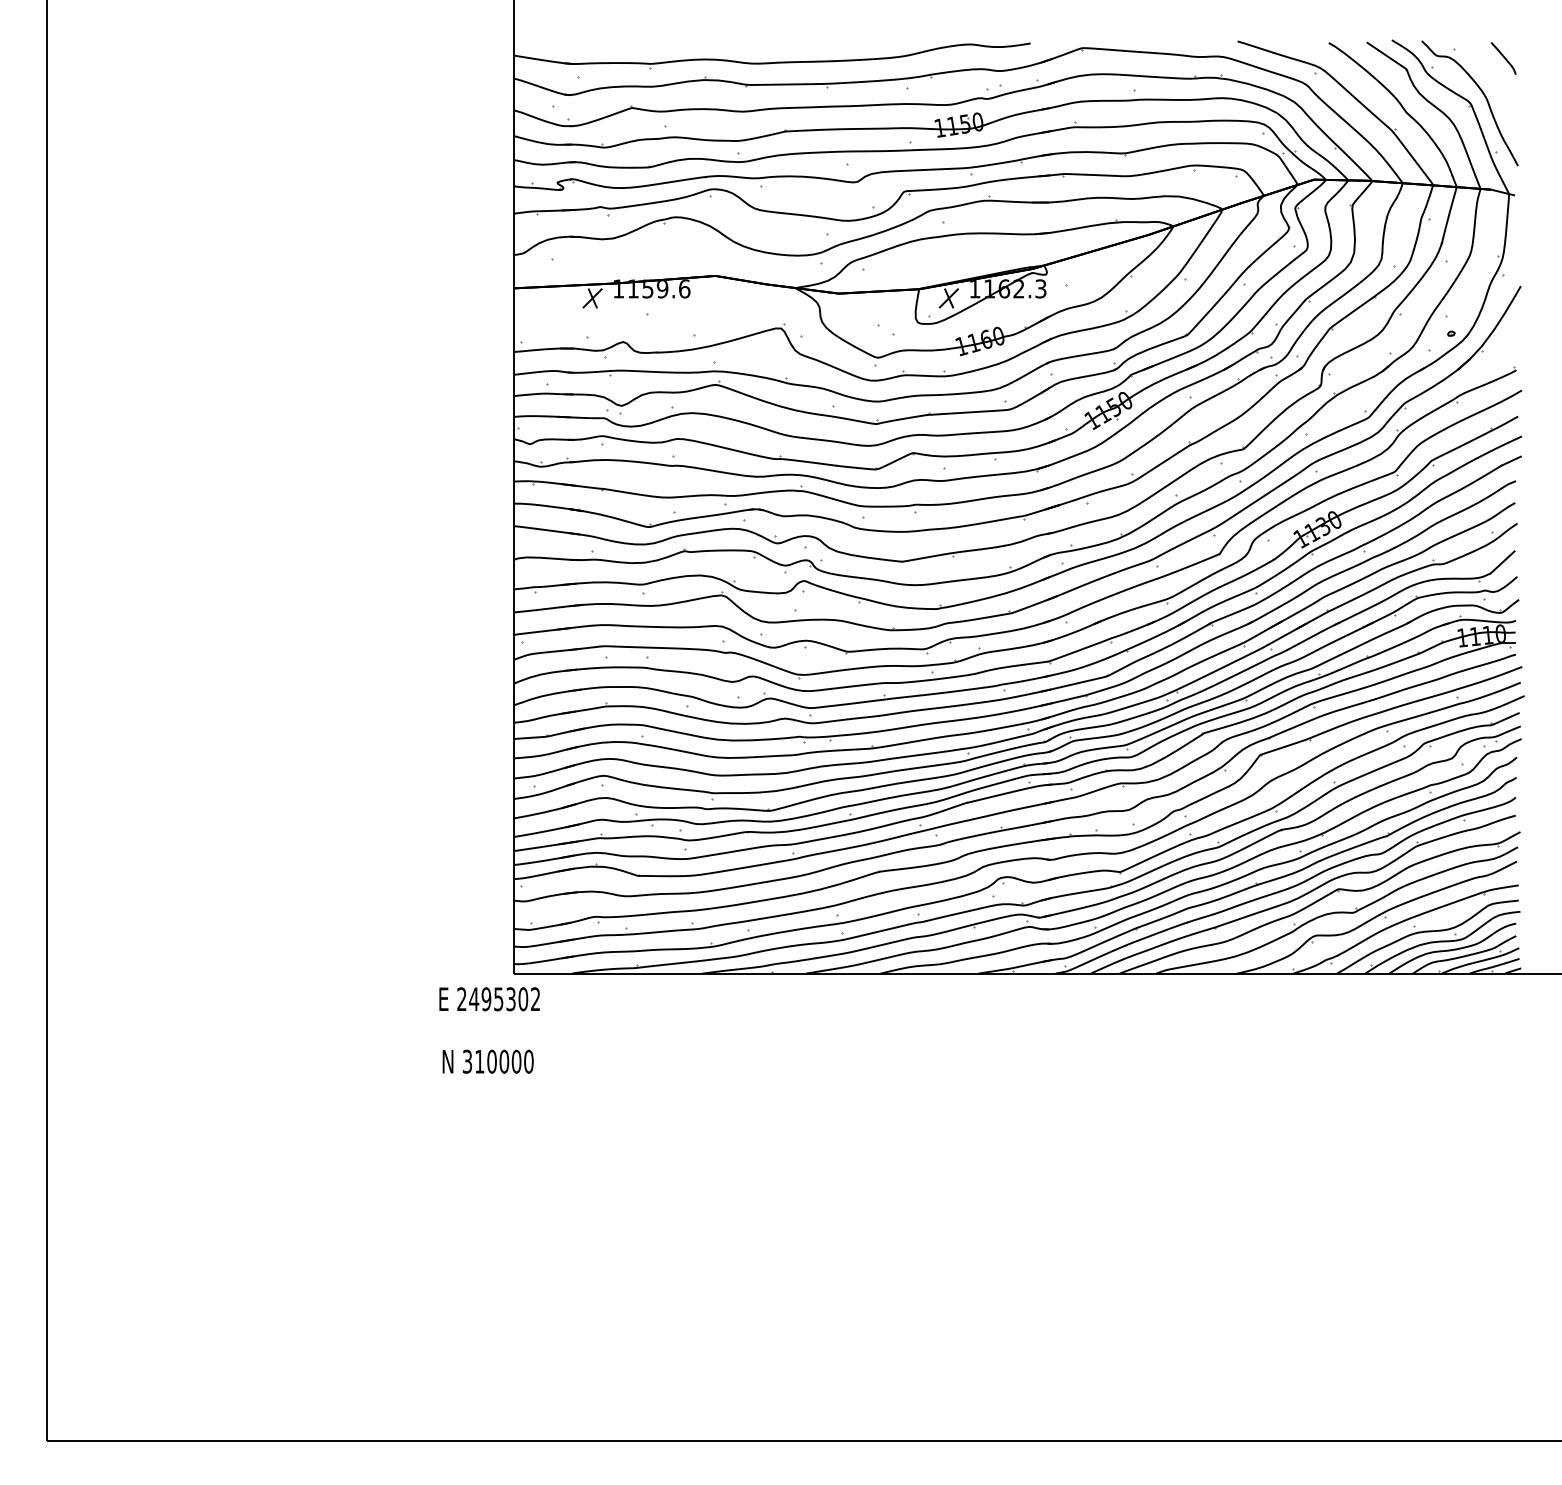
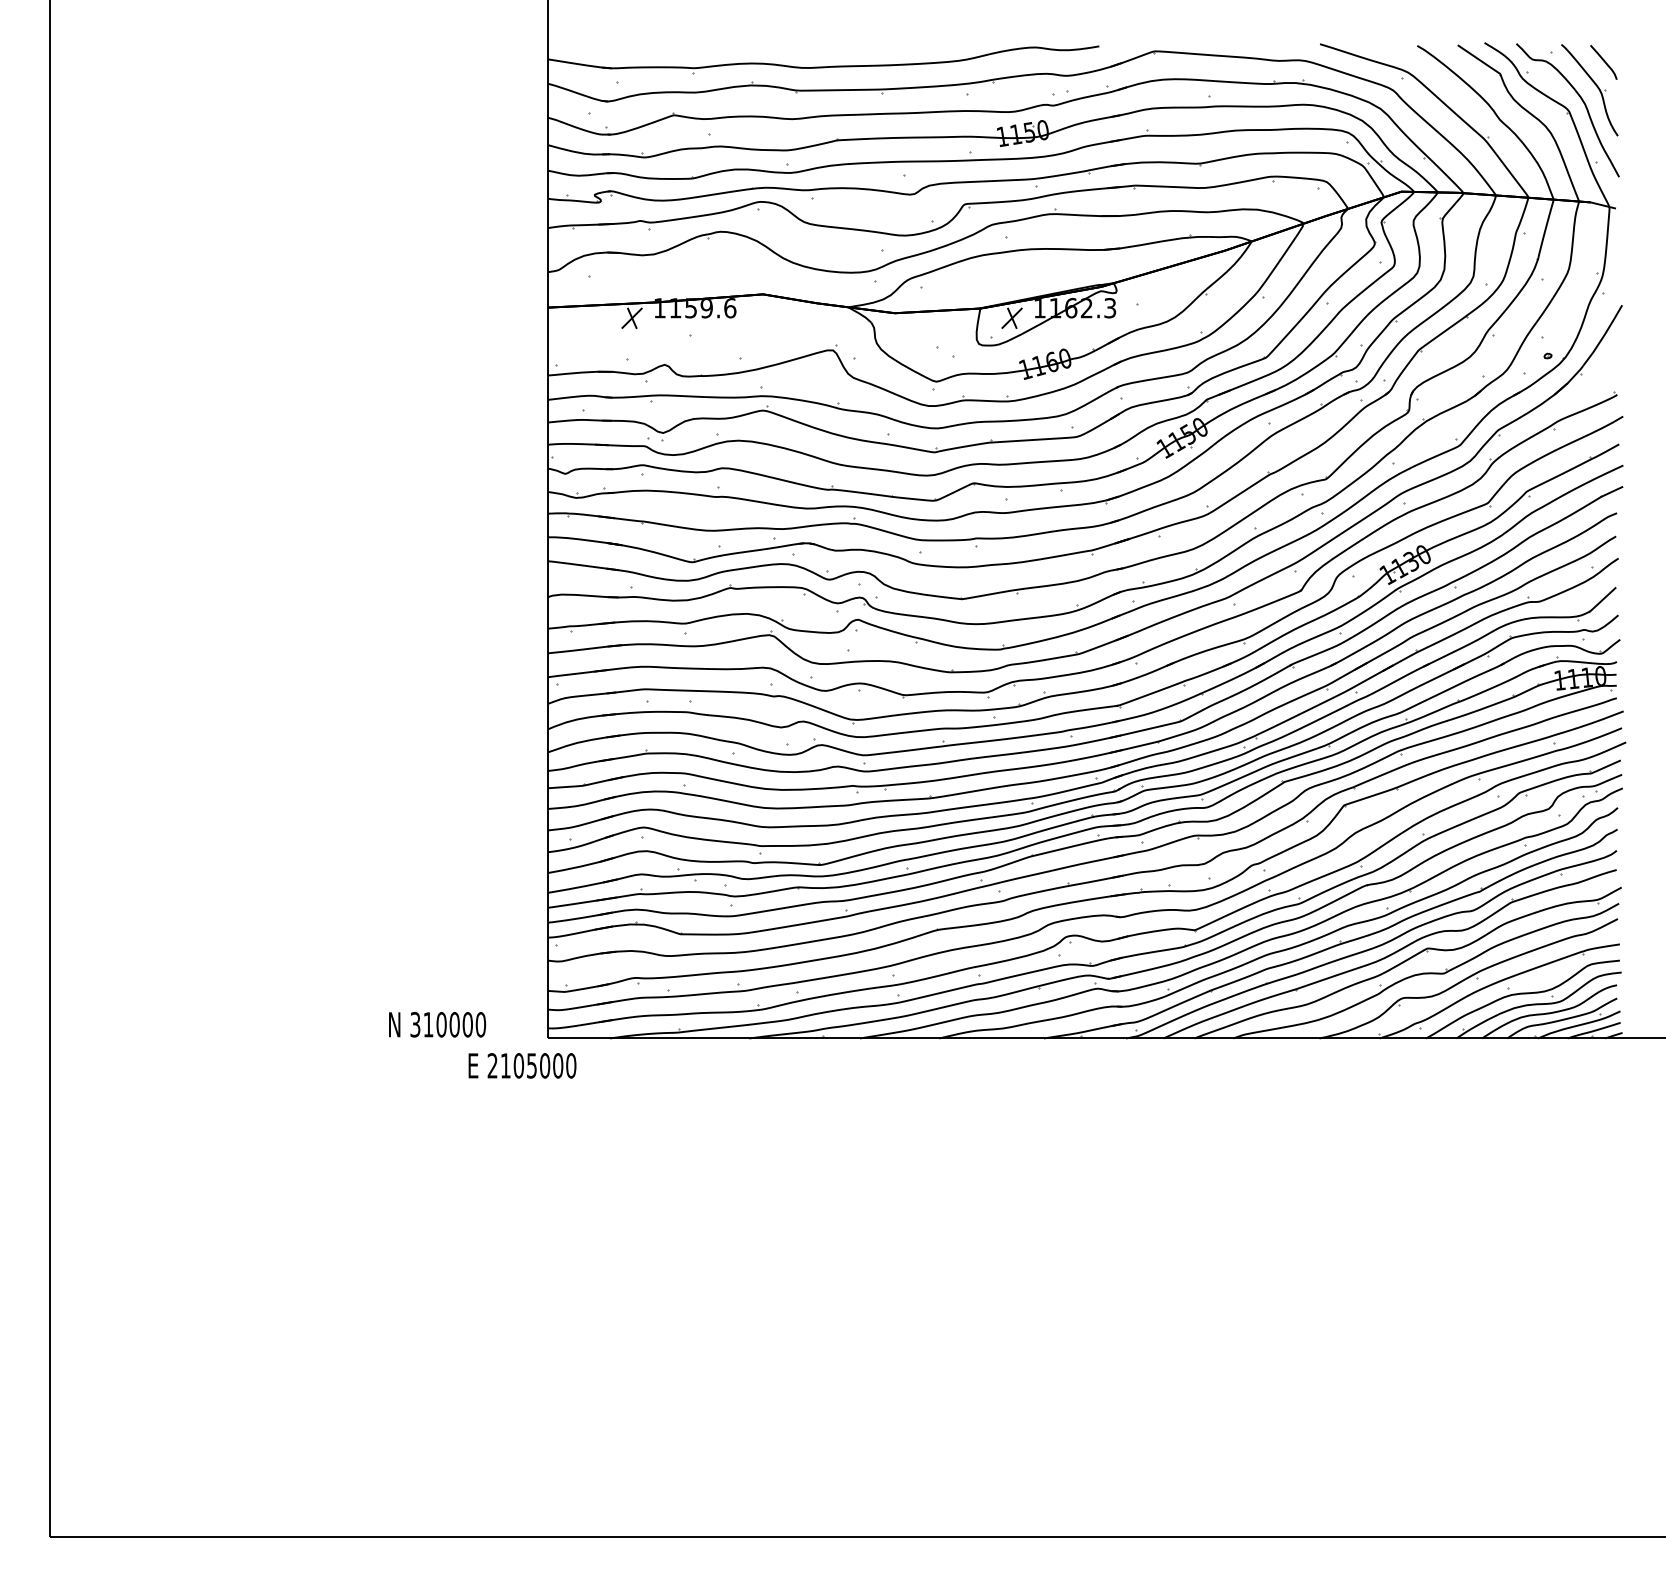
part: (1496, 81) -> (1596, 86), added
text: (504, 999) -> (538, 1066), 2495302 -> 2105000
text: (487, 1061) -> (436, 1024), moved

